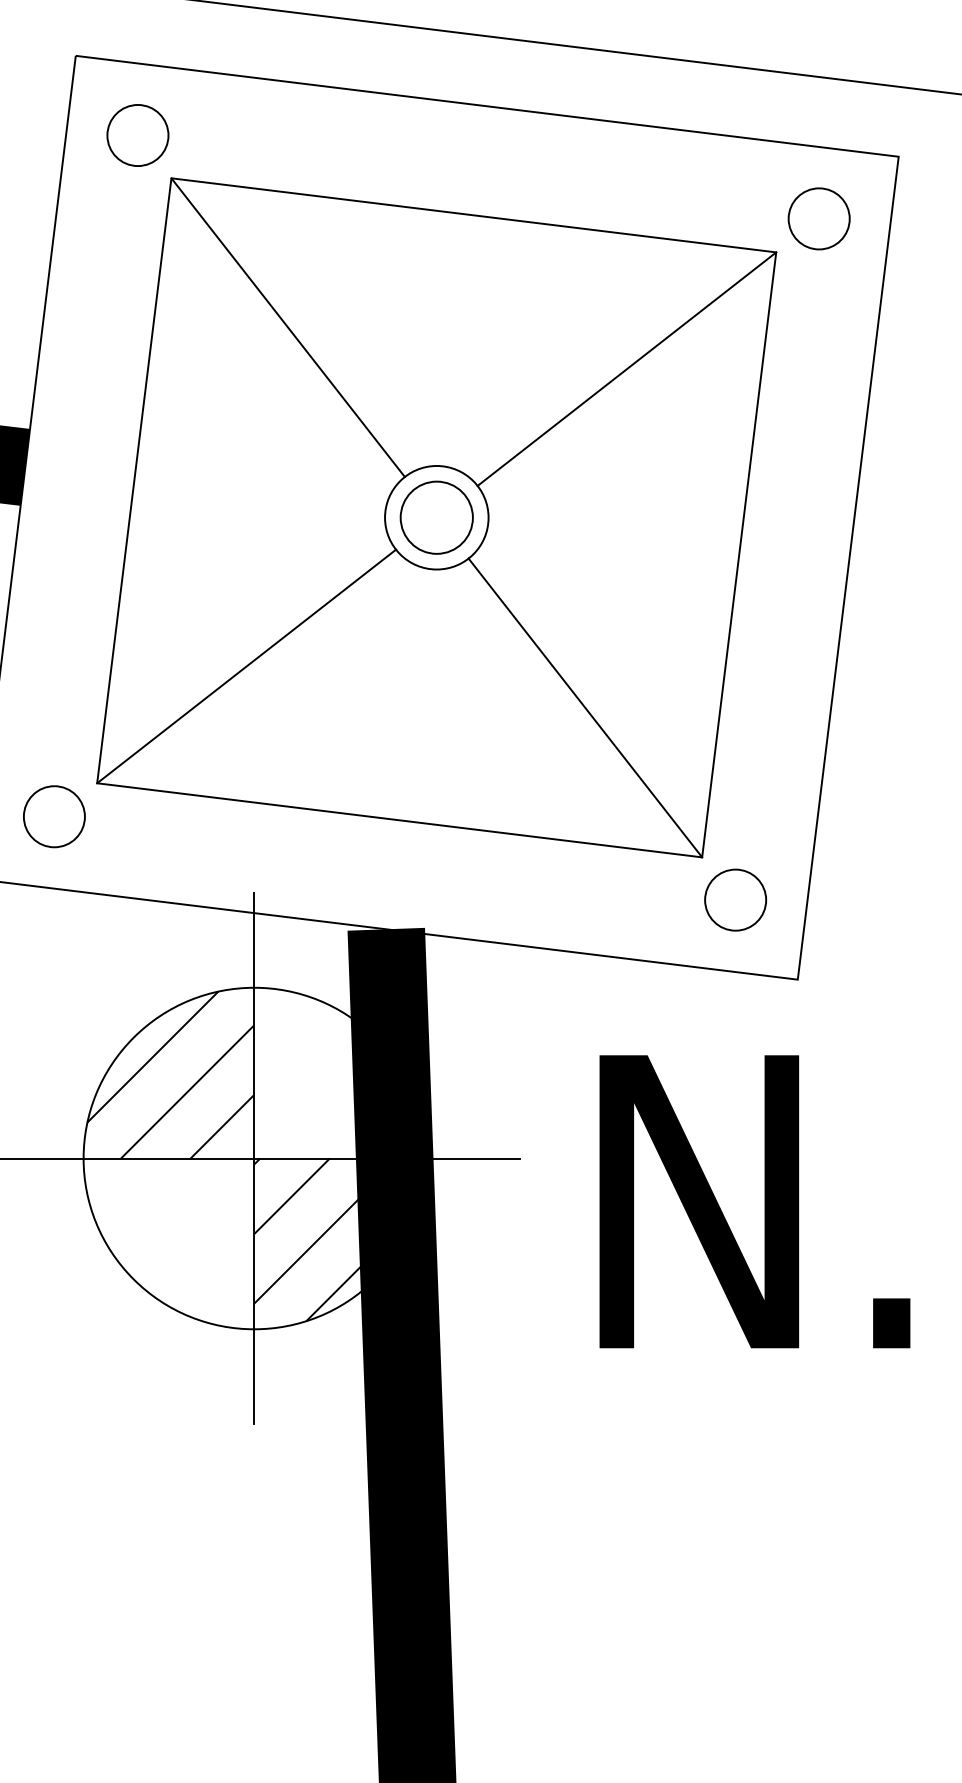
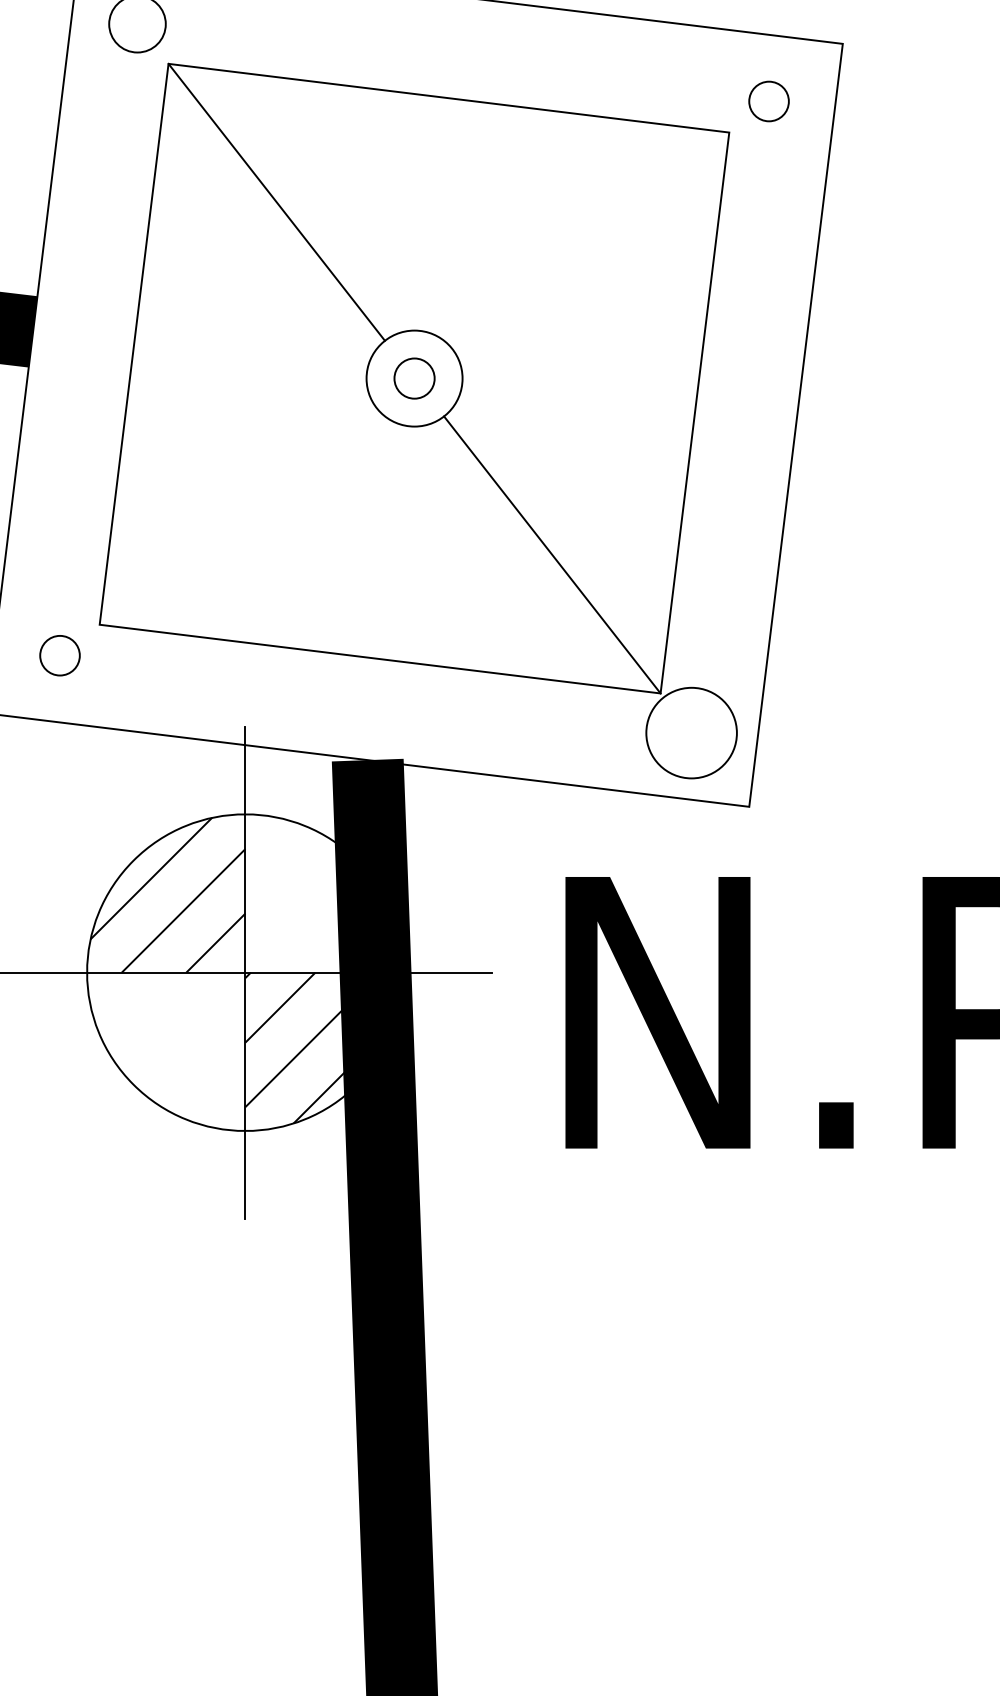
circle: (818, 218) -> (768, 101), size x0.7
line: (626, 368) -> (590, 240), removed
circle: (436, 517) -> (414, 378), size x0.6
line: (245, 666) -> (237, 516), removed
circle: (53, 816) -> (59, 655), size x0.7
circle: (735, 899) -> (691, 732), size x1.6

